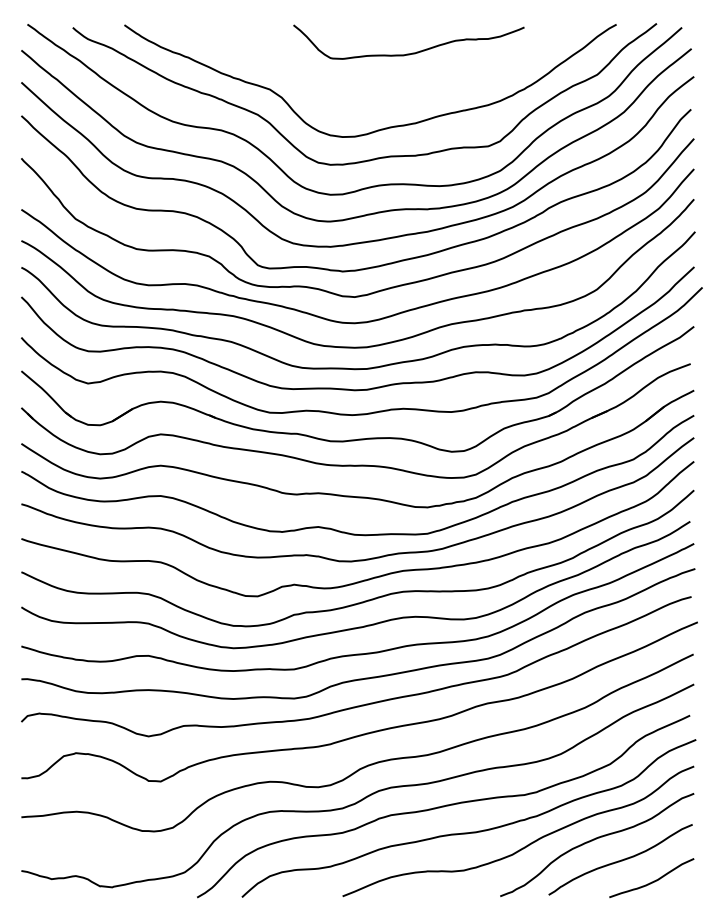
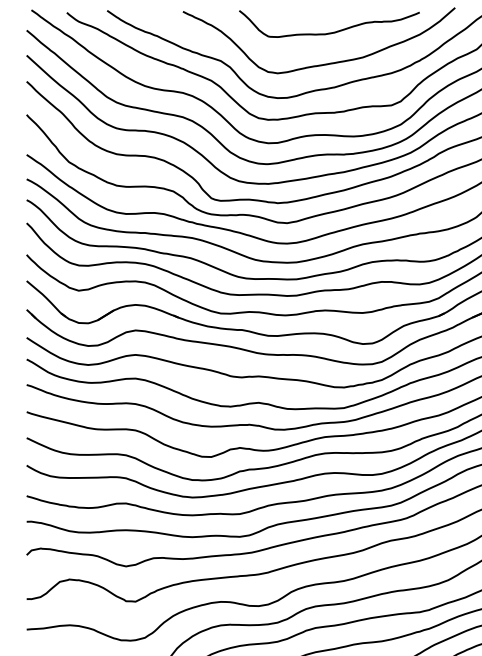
curve: (400, 93) -> (322, 64), added

